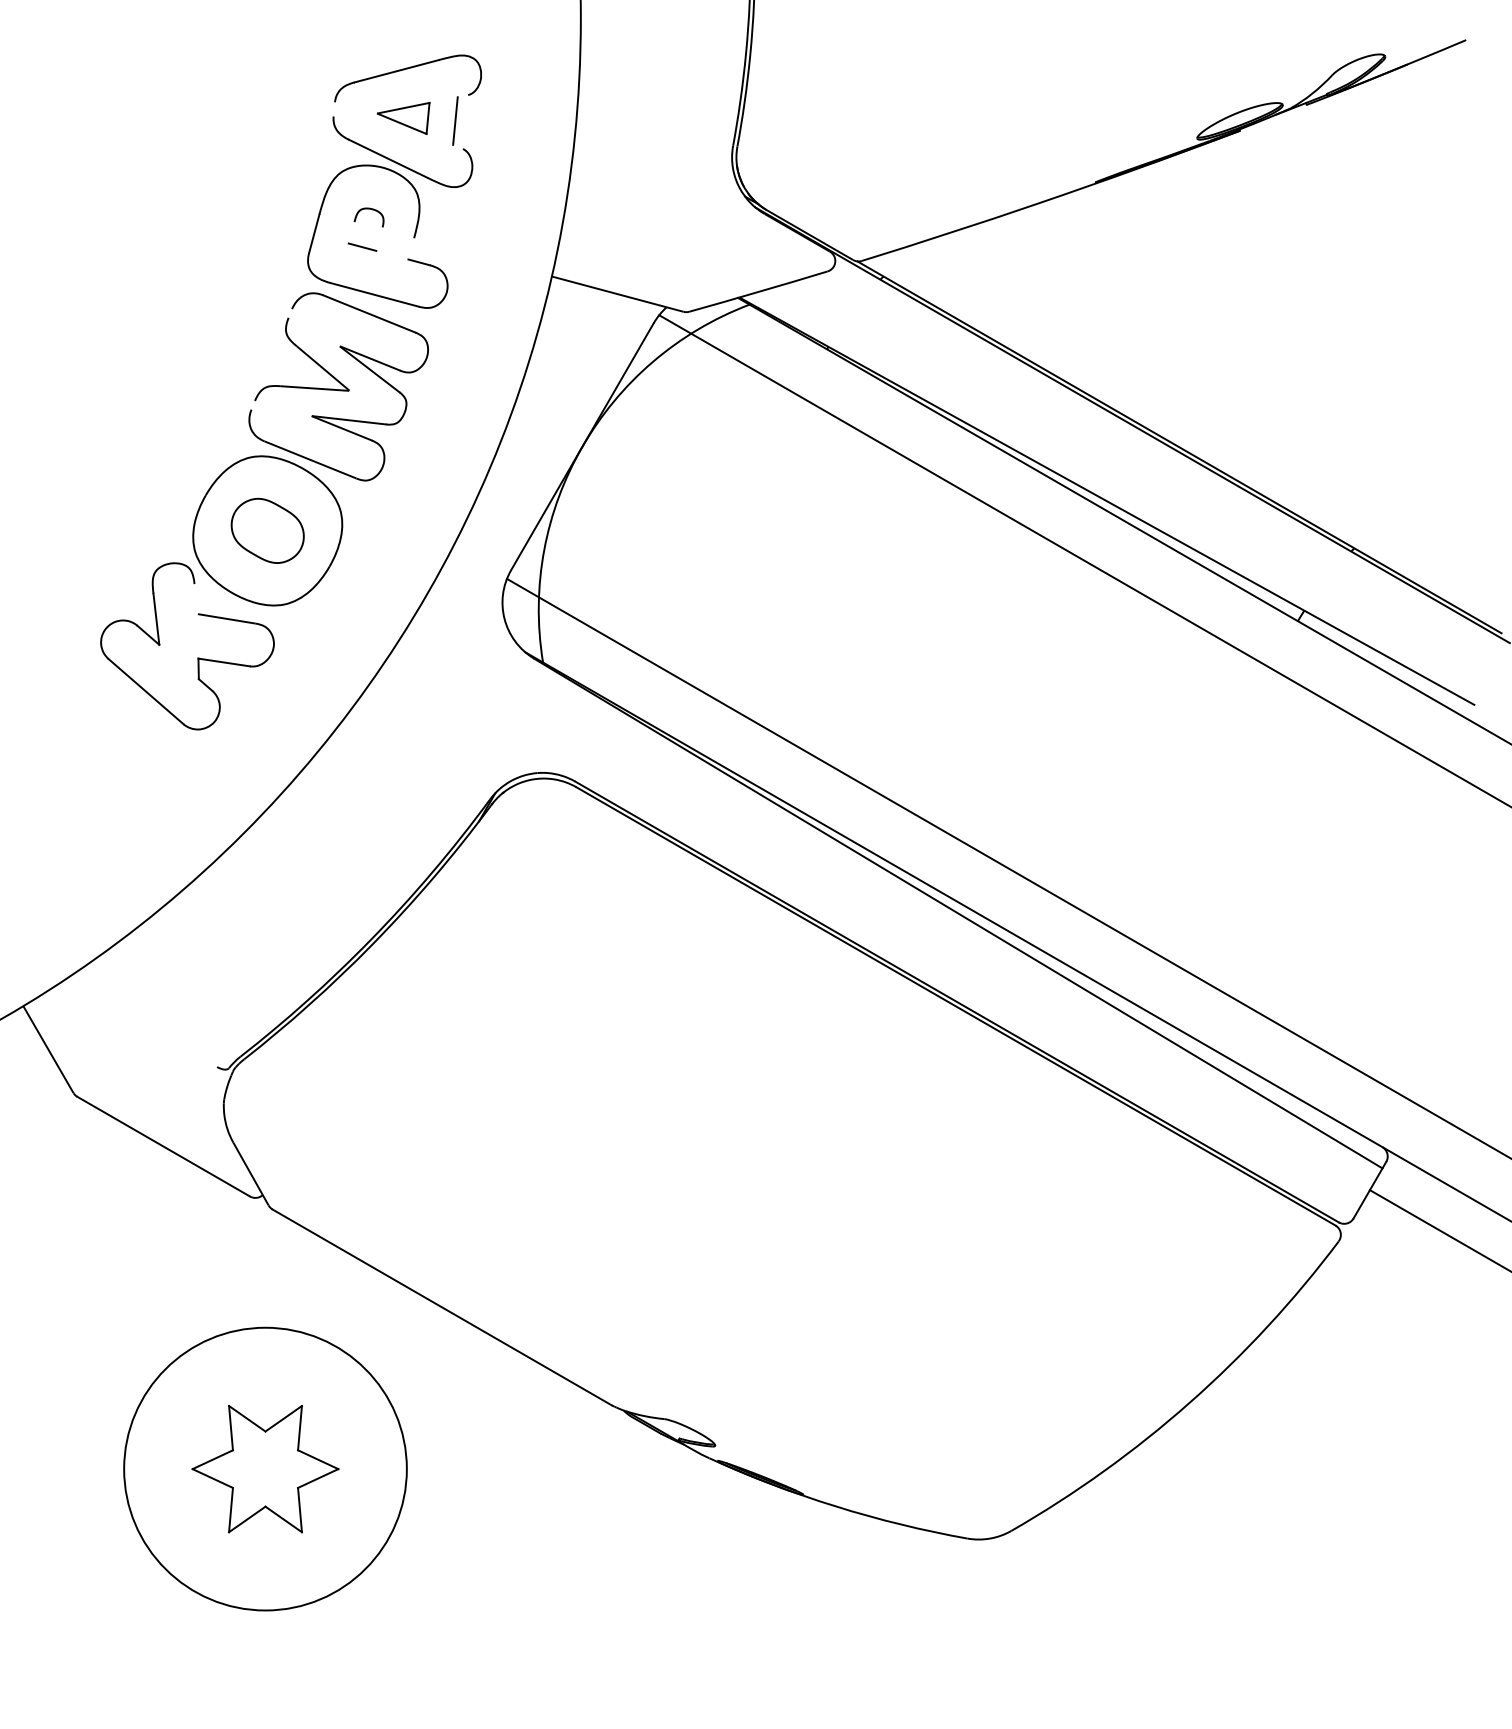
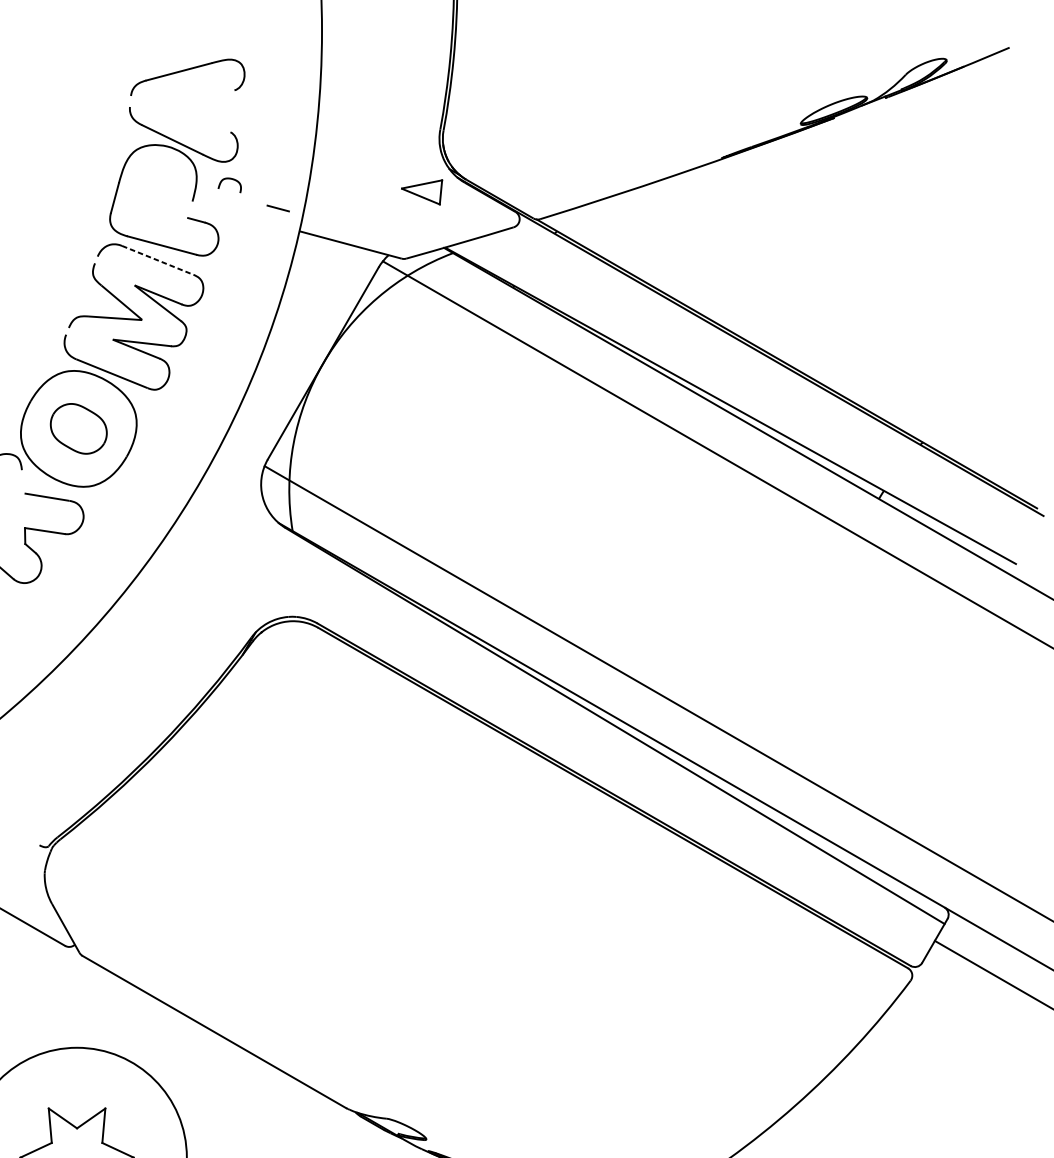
part: (403, 118) -> (421, 192), moved
line: (455, 120) -> (224, 110), removed
curve: (368, 209) -> (229, 179), moved
line: (362, 246) -> (278, 207), moved
line: (369, 313) -> (157, 260), solid -> dashed

